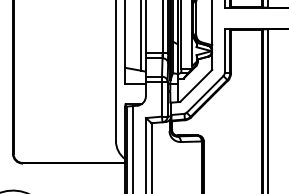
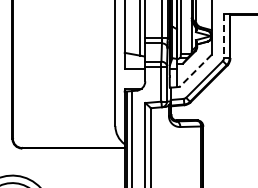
line: (224, 51) -> (223, 36), solid -> dashed
line: (196, 85) -> (195, 70), solid -> dashed

